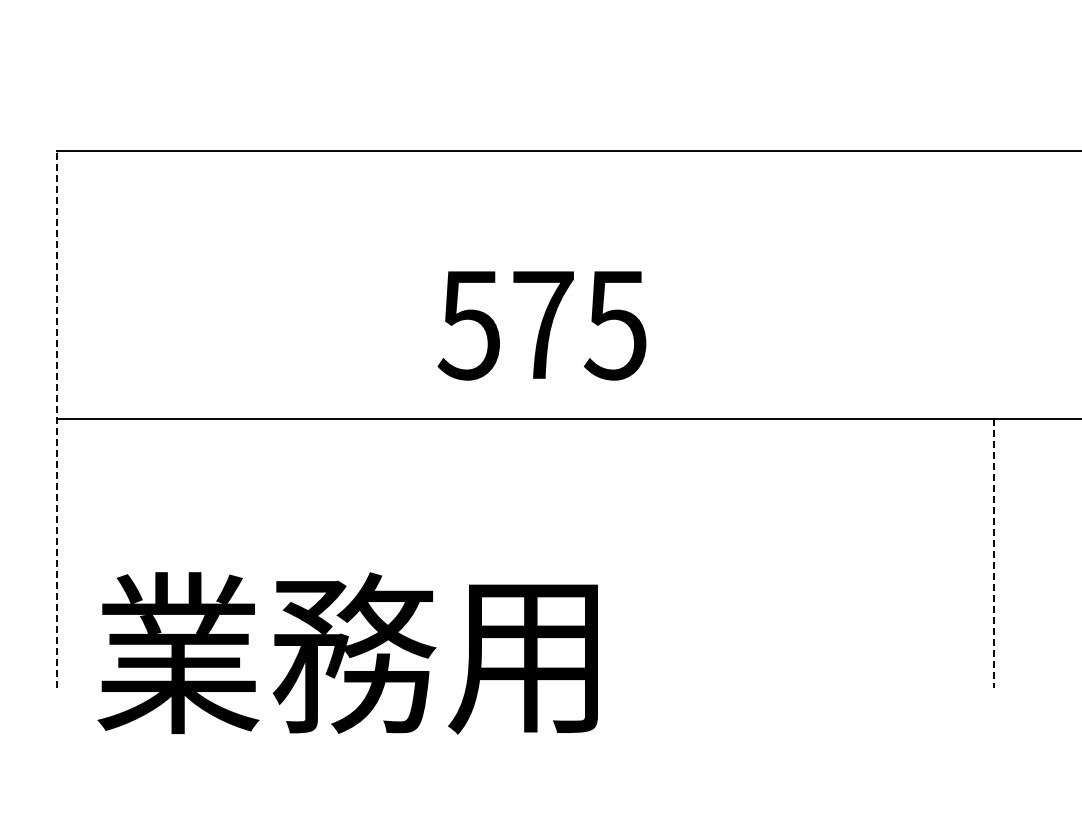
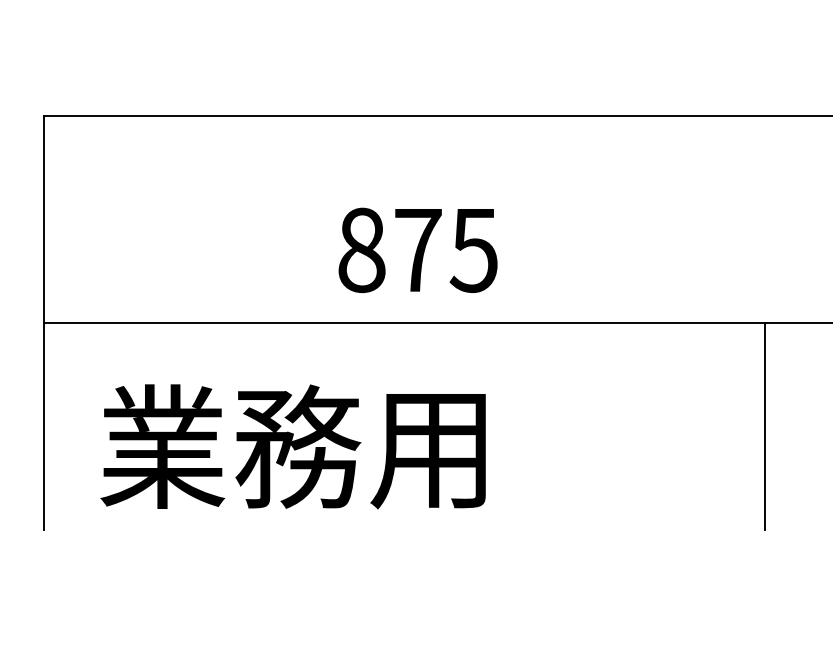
text: (468, 324) -> (360, 249), 575 -> 875
line: (56, 418) -> (43, 322), dashed -> solid
line: (993, 554) -> (764, 426), dashed -> solid
text: (347, 653) -> (292, 446), moved

